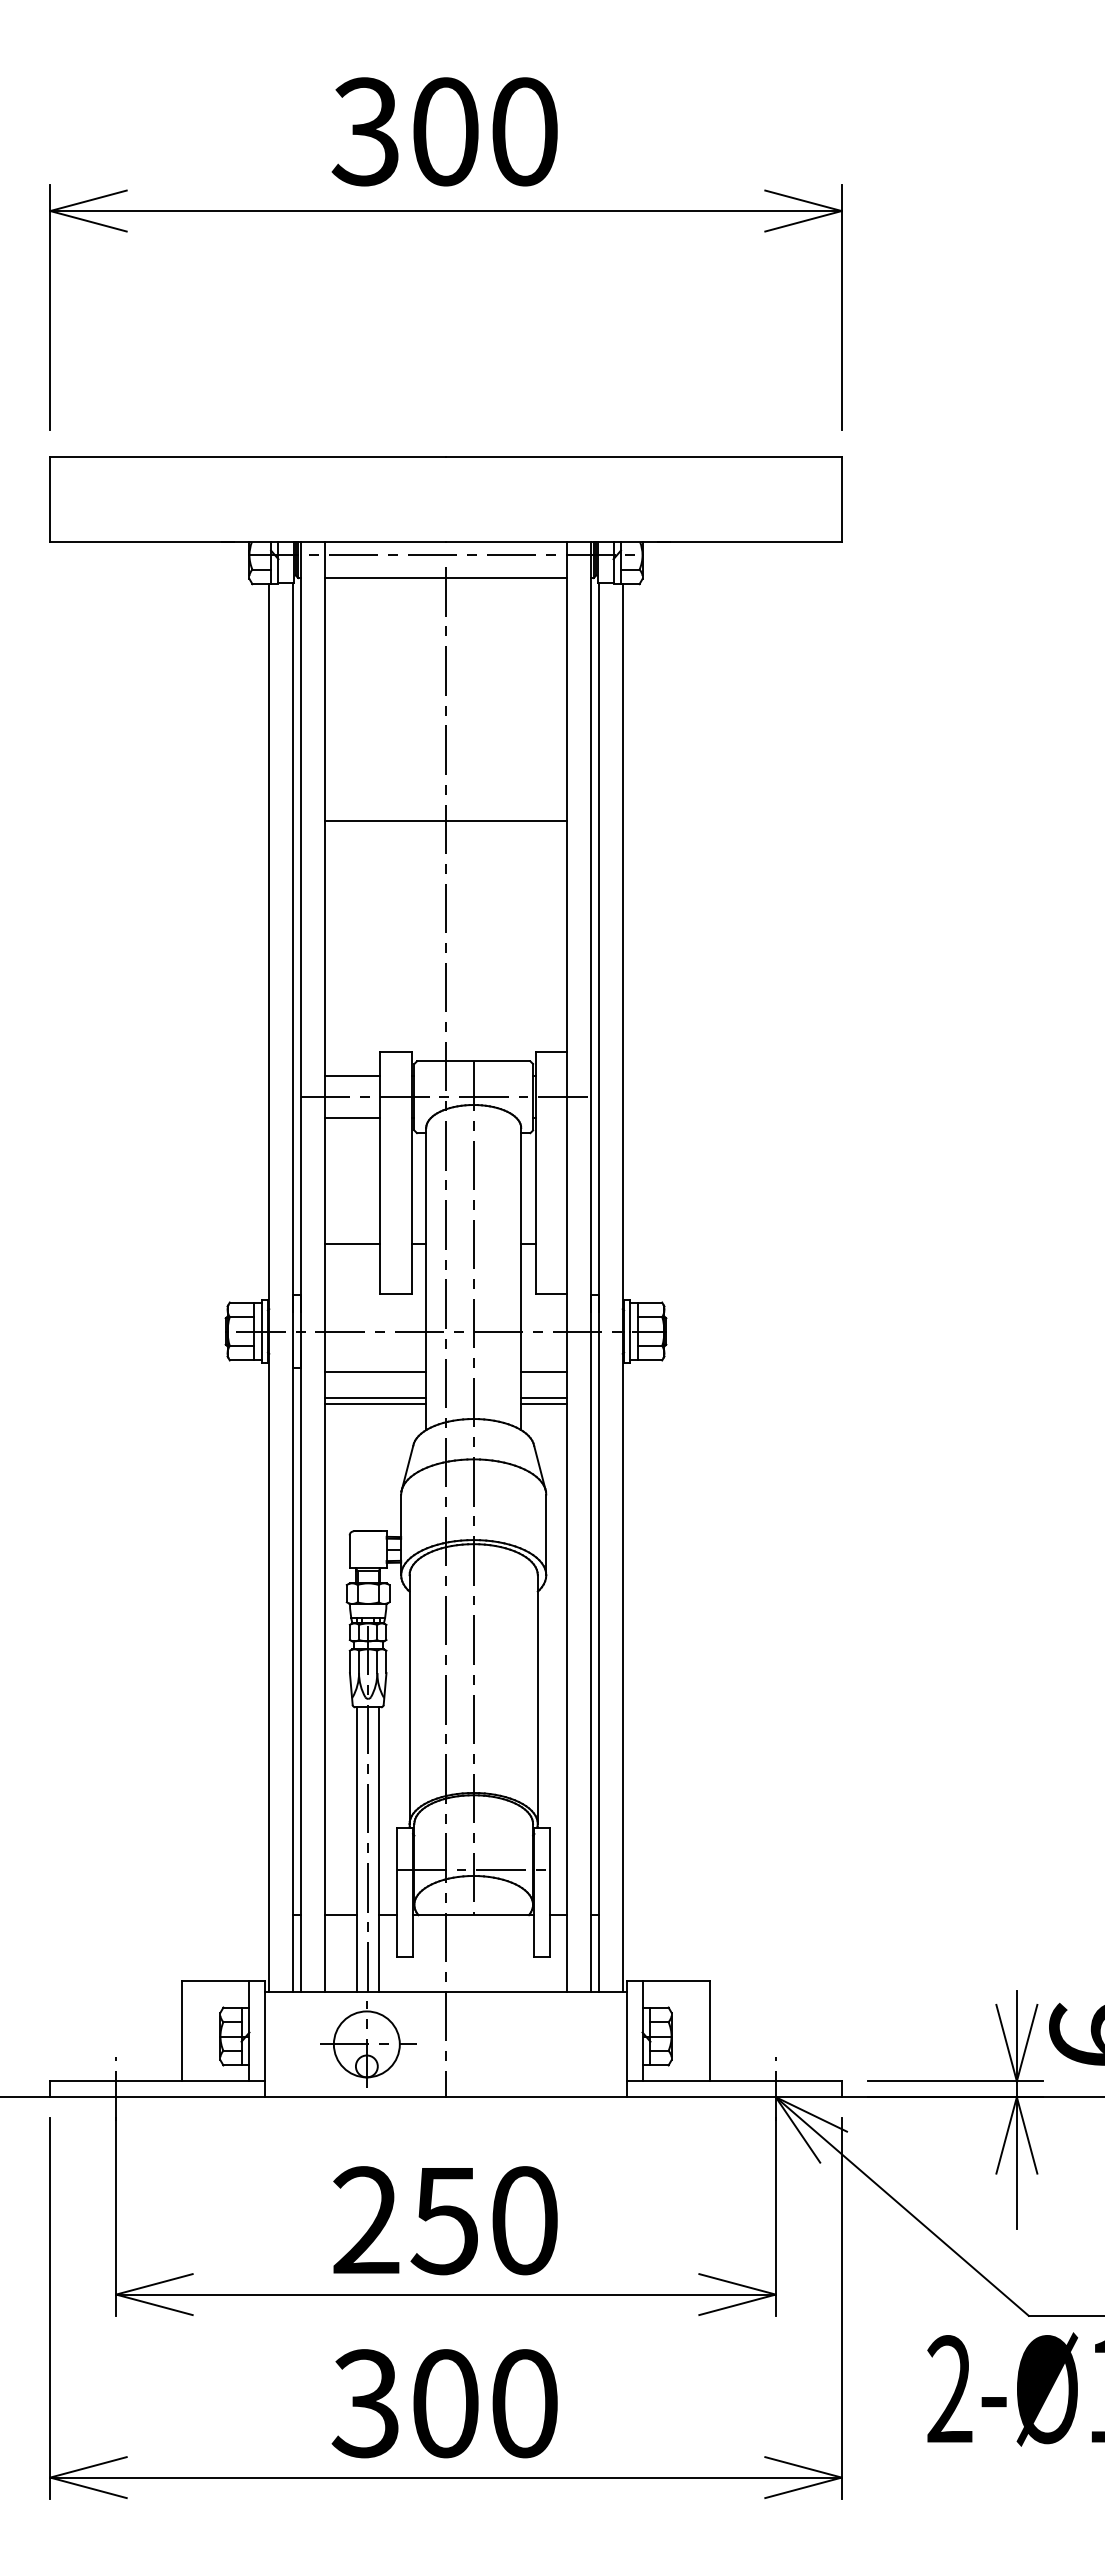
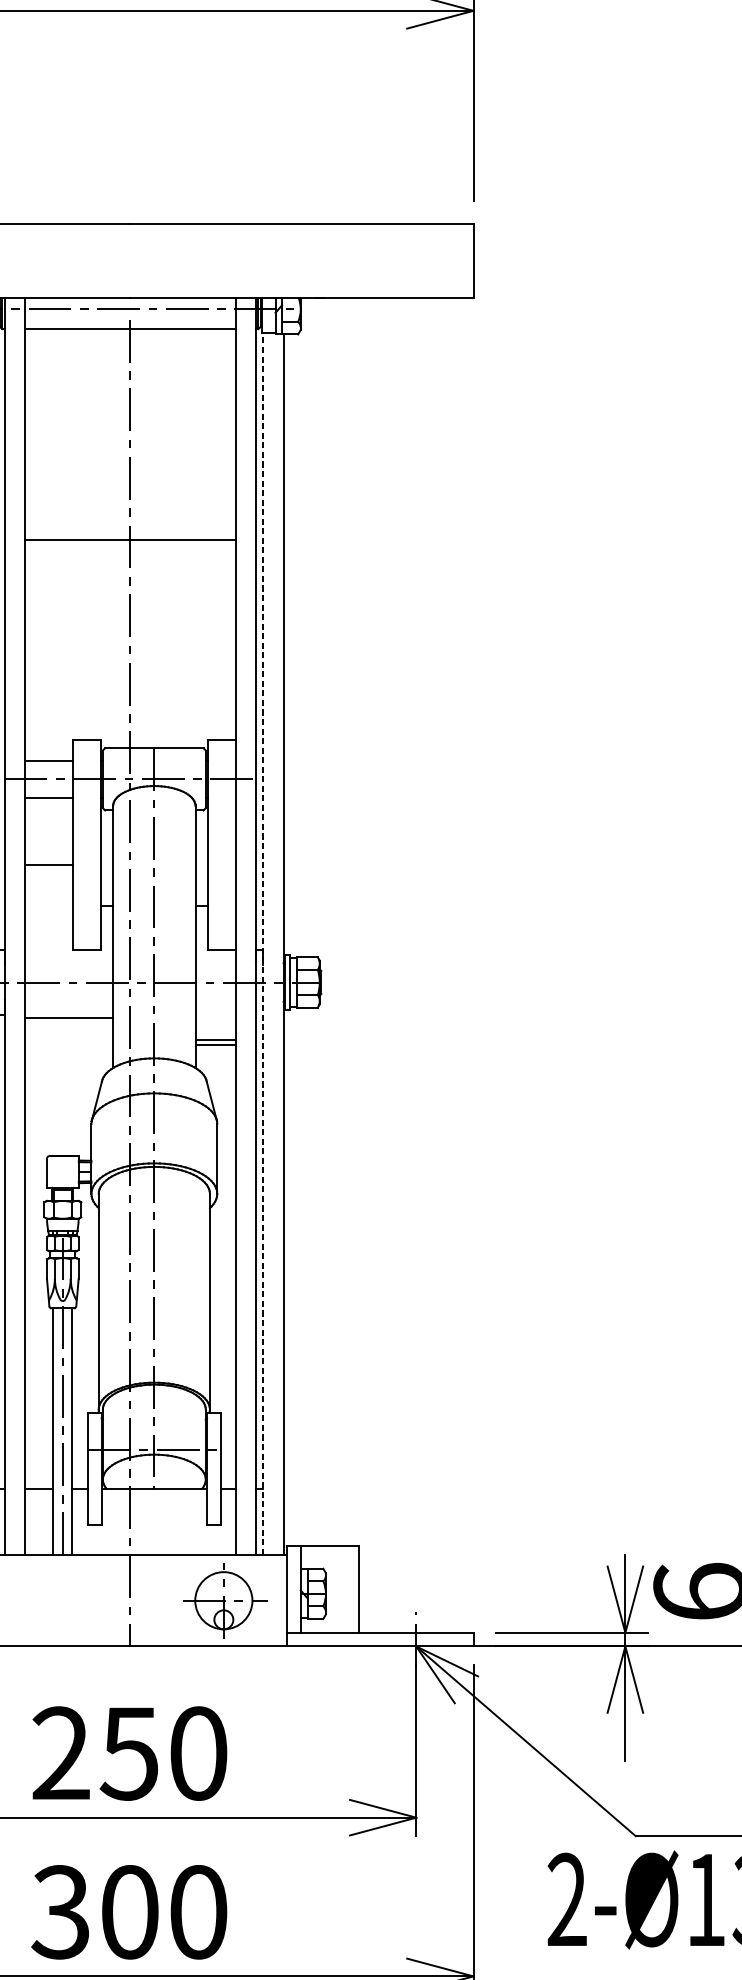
line: (352, 1243) -> (49, 864), moved
line: (599, 1286) -> (263, 943), solid -> dashed
line: (544, 1371) -> (215, 1017), removed
line: (375, 1397) -> (69, 1039), removed
line: (375, 1403) -> (69, 1044), removed
part: (368, 2044) -> (225, 1600), moved

